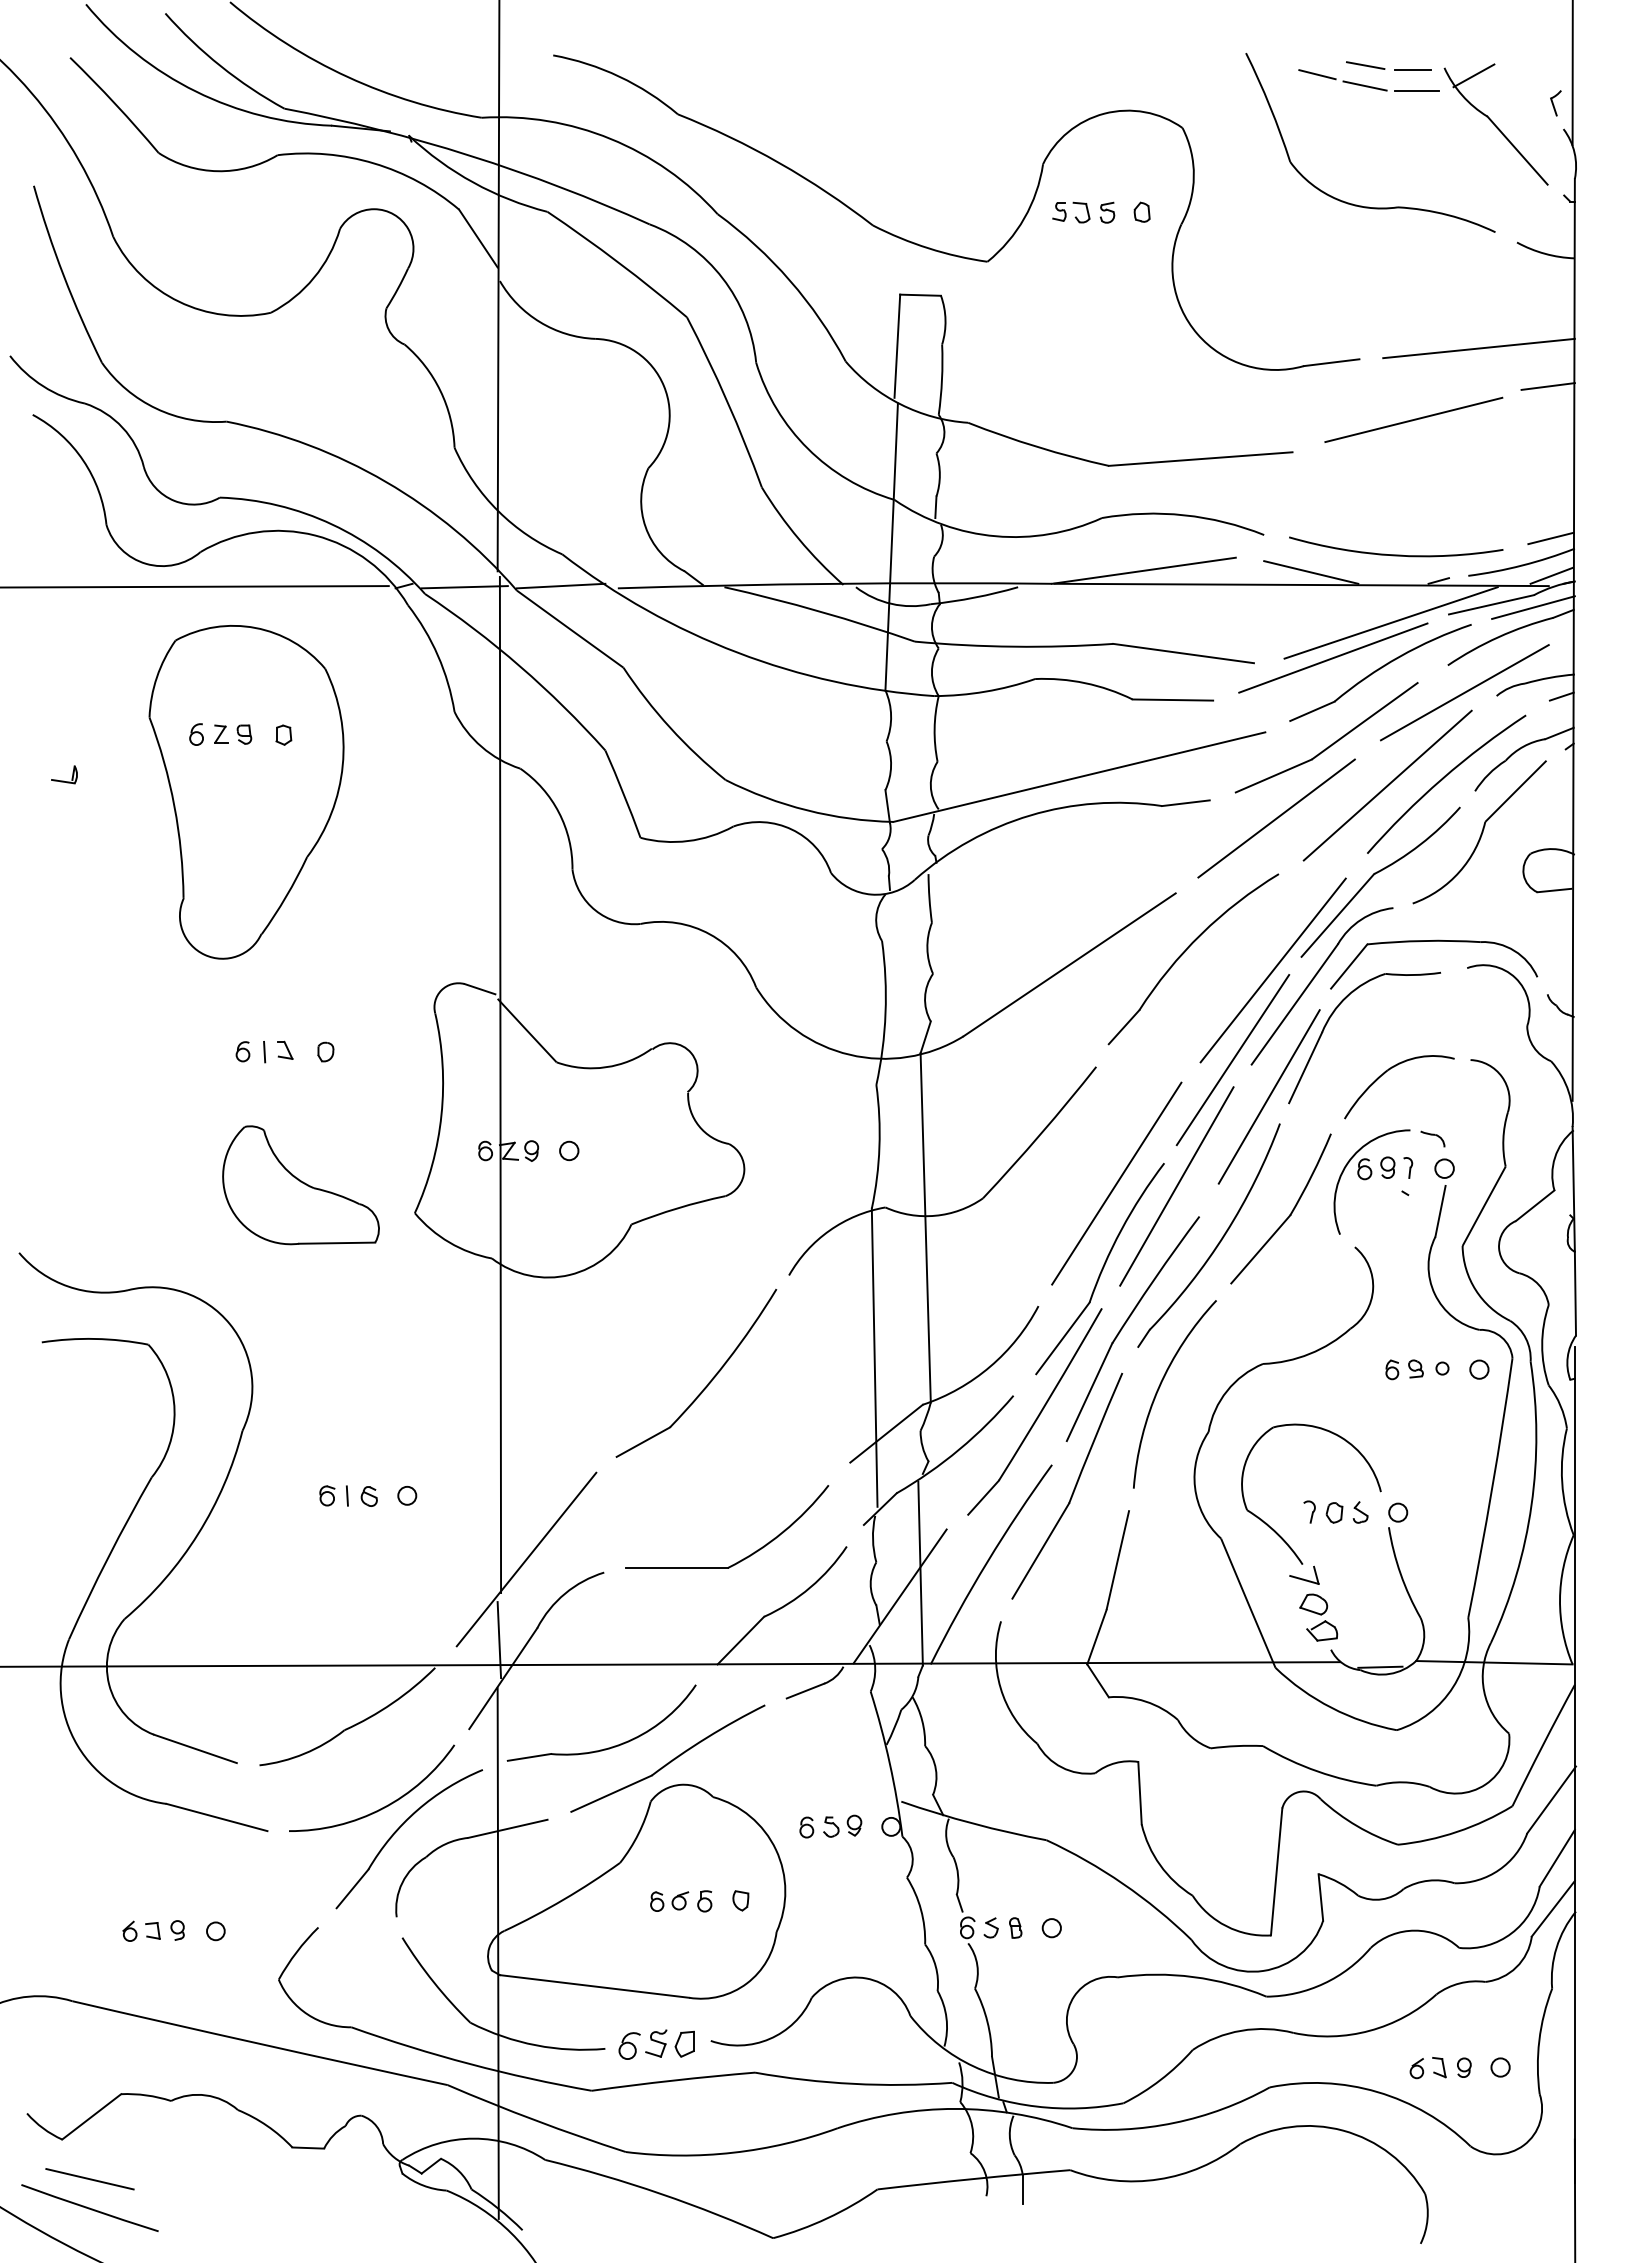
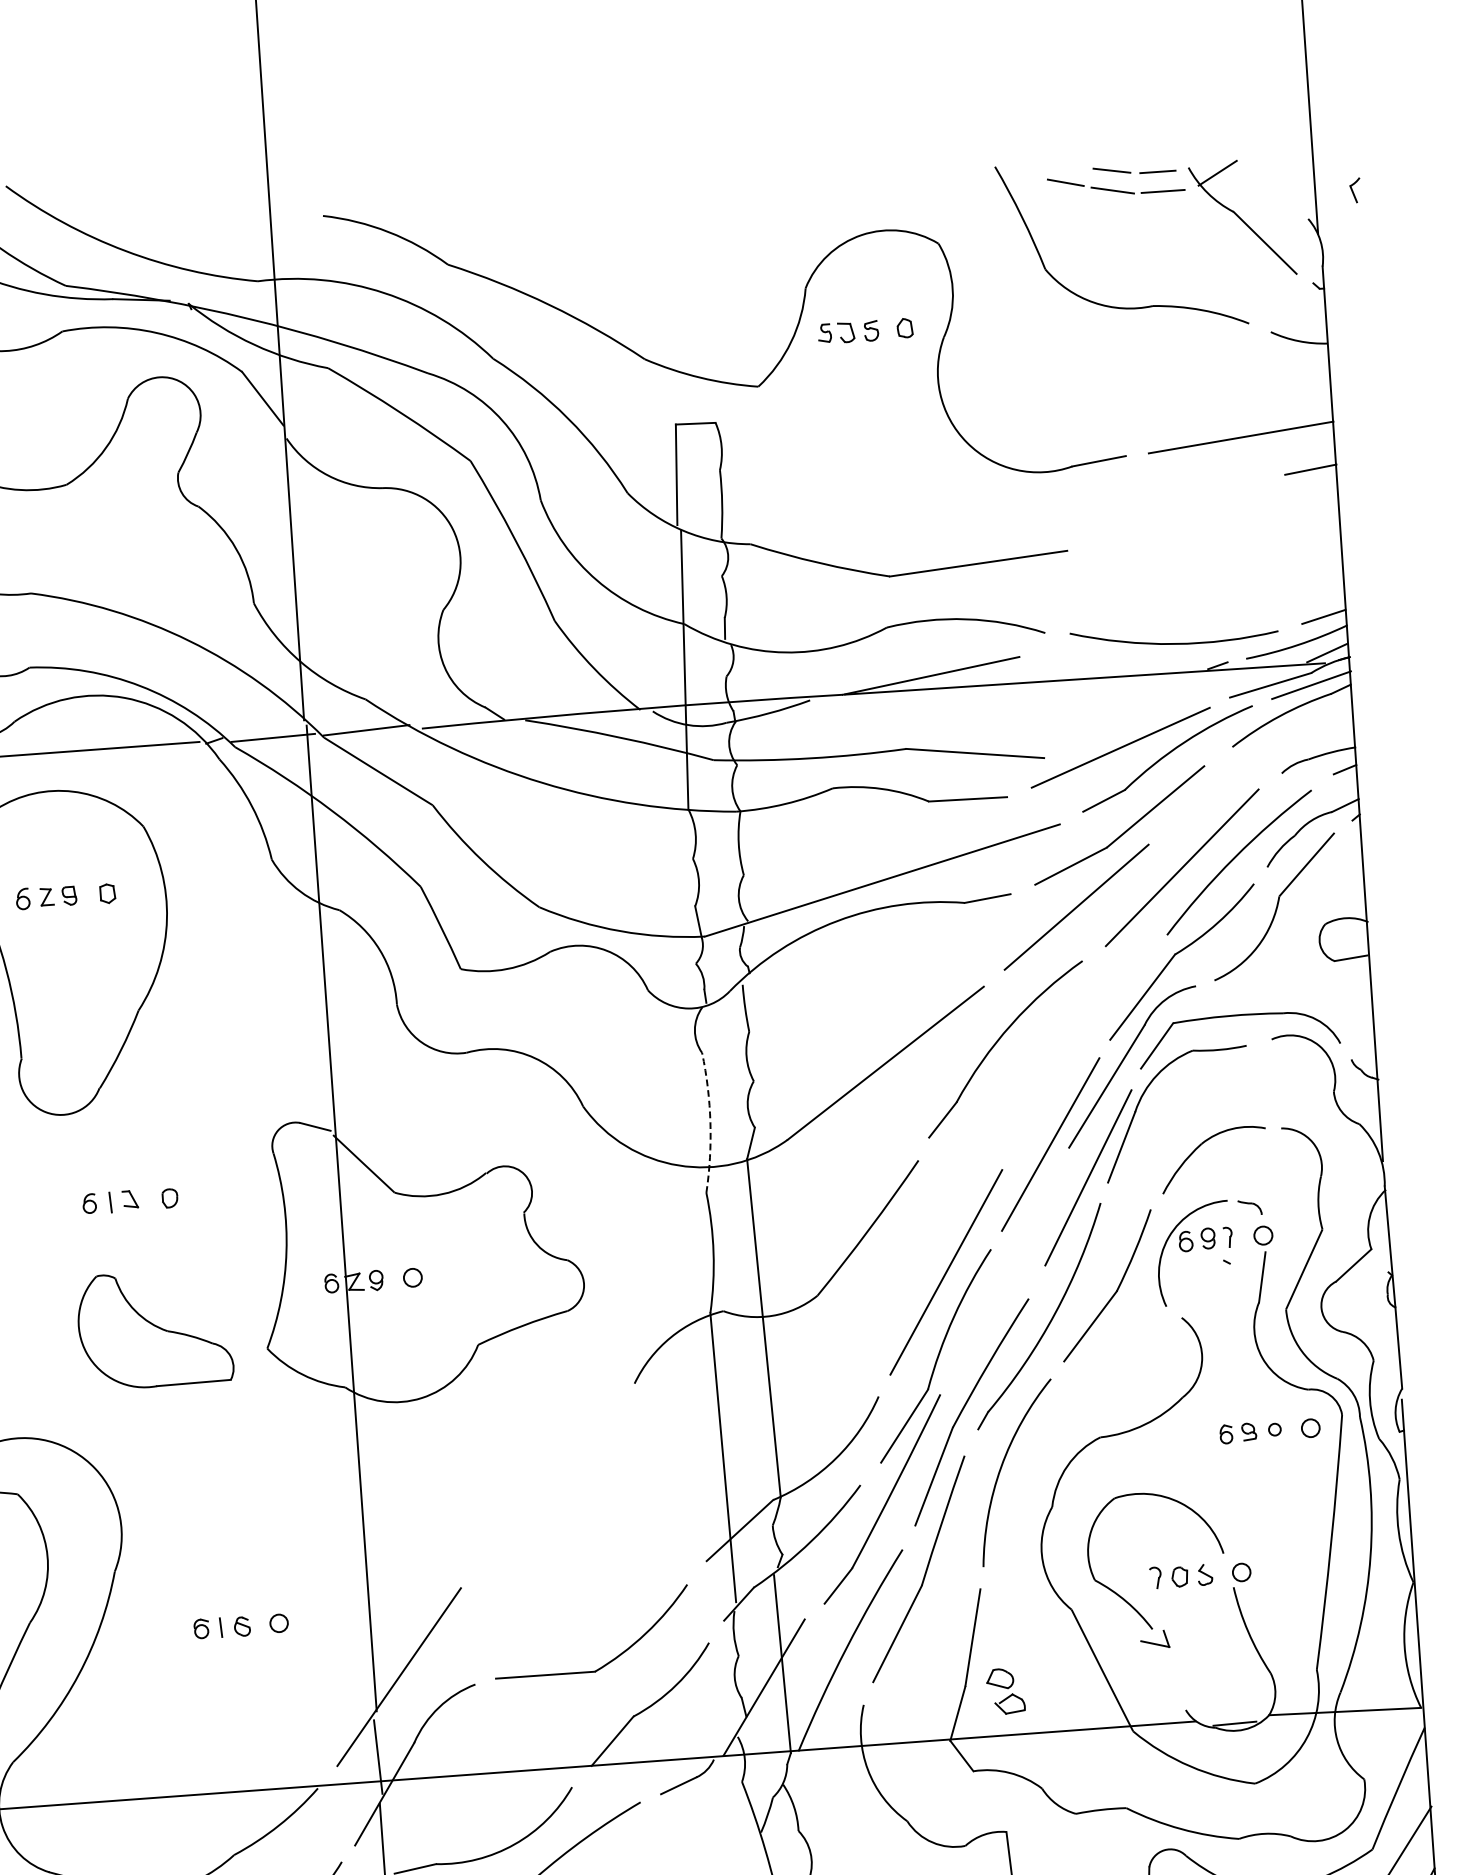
part: (1555, 103) -> (1354, 190), moved
line: (1413, 419) -> (1182, 510), removed
line: (1311, 572) -> (1093, 666), removed
line: (1390, 622) -> (1173, 709), removed
line: (1464, 692) -> (1250, 772), removed
line: (1272, 970) -> (1082, 1054), removed
arc: (885, 1013) -> (710, 1122), solid -> dashed
line: (1176, 1186) -> (1004, 1271), removed
part: (708, 1382) -> (563, 1492), removed
part: (1318, 1617) -> (1005, 1691), moved

